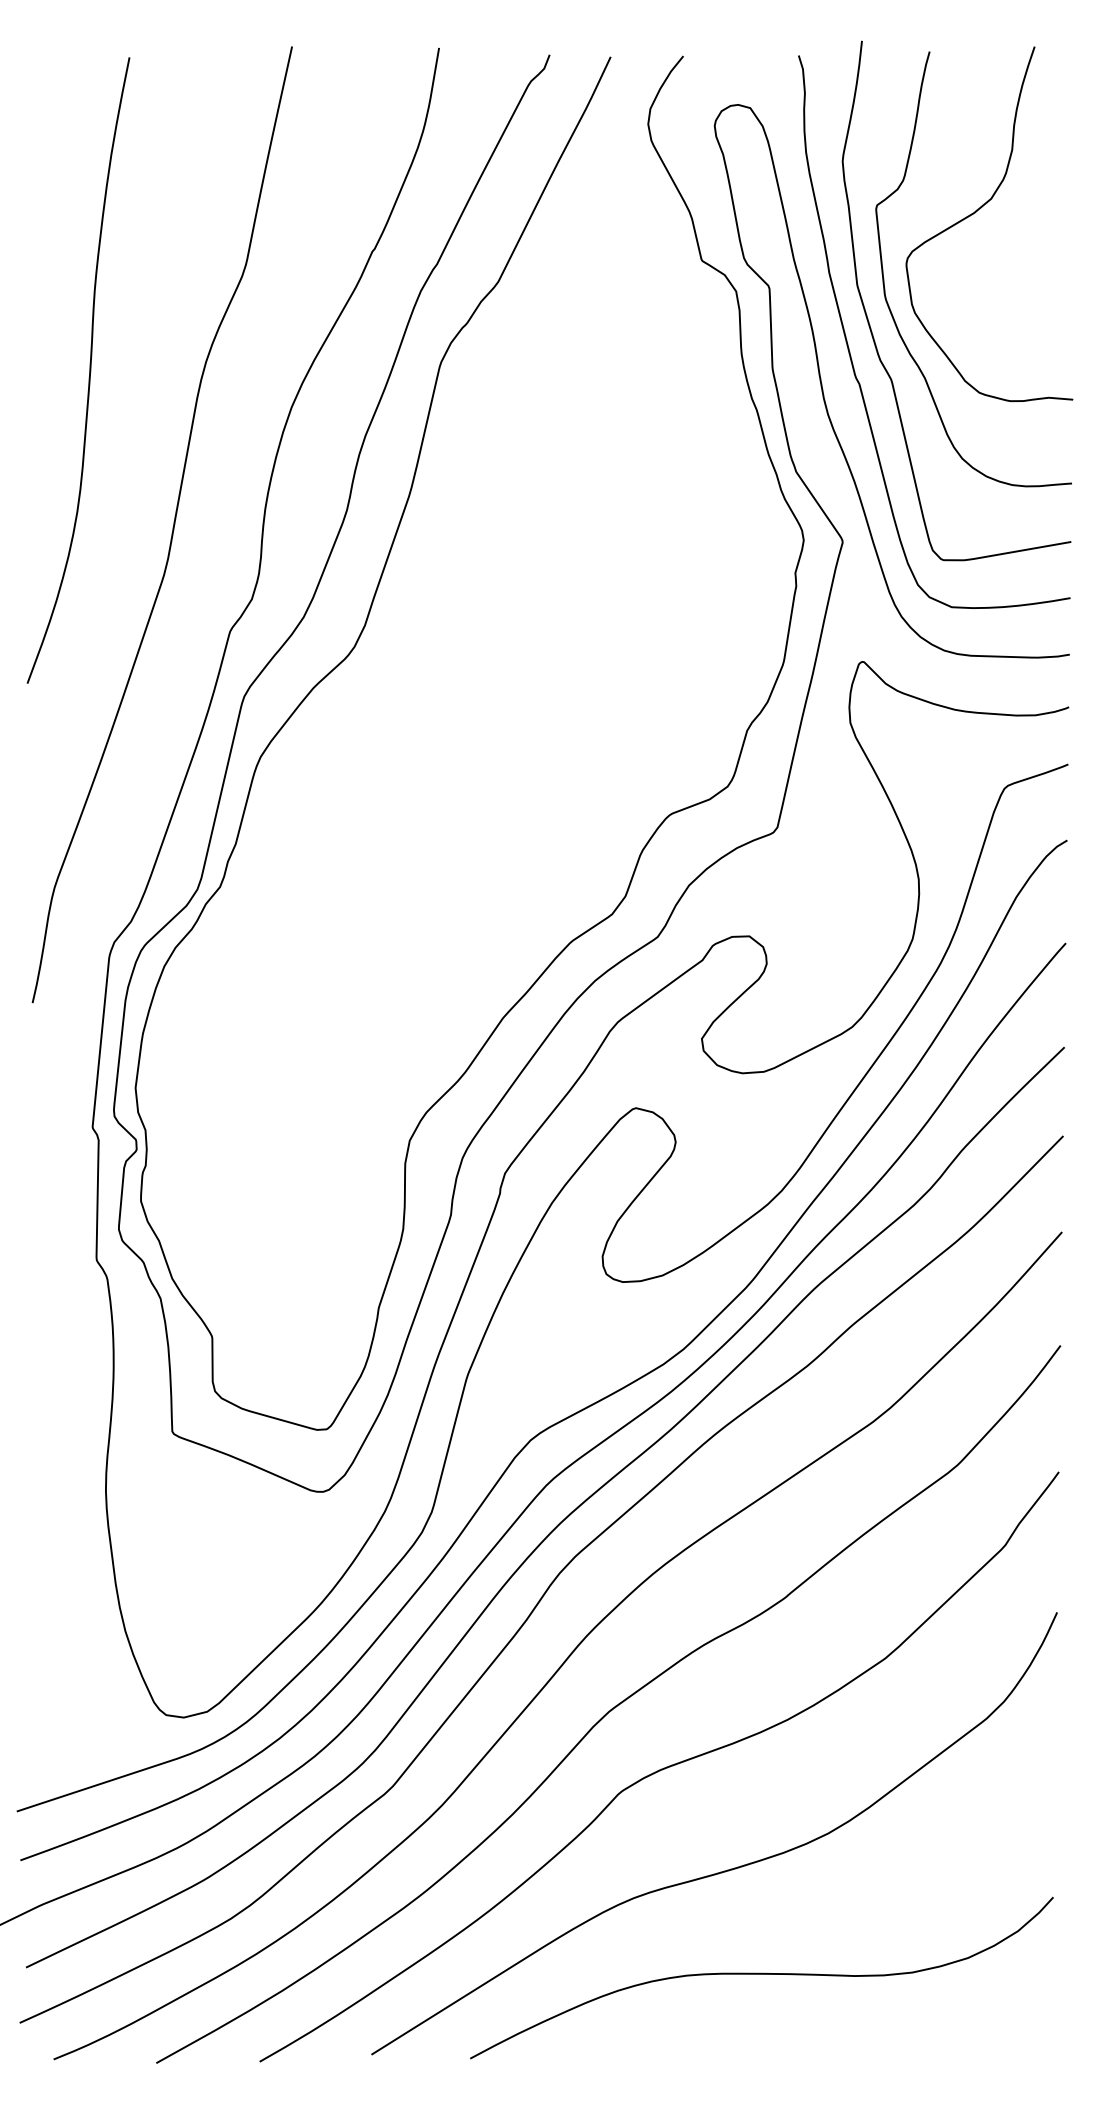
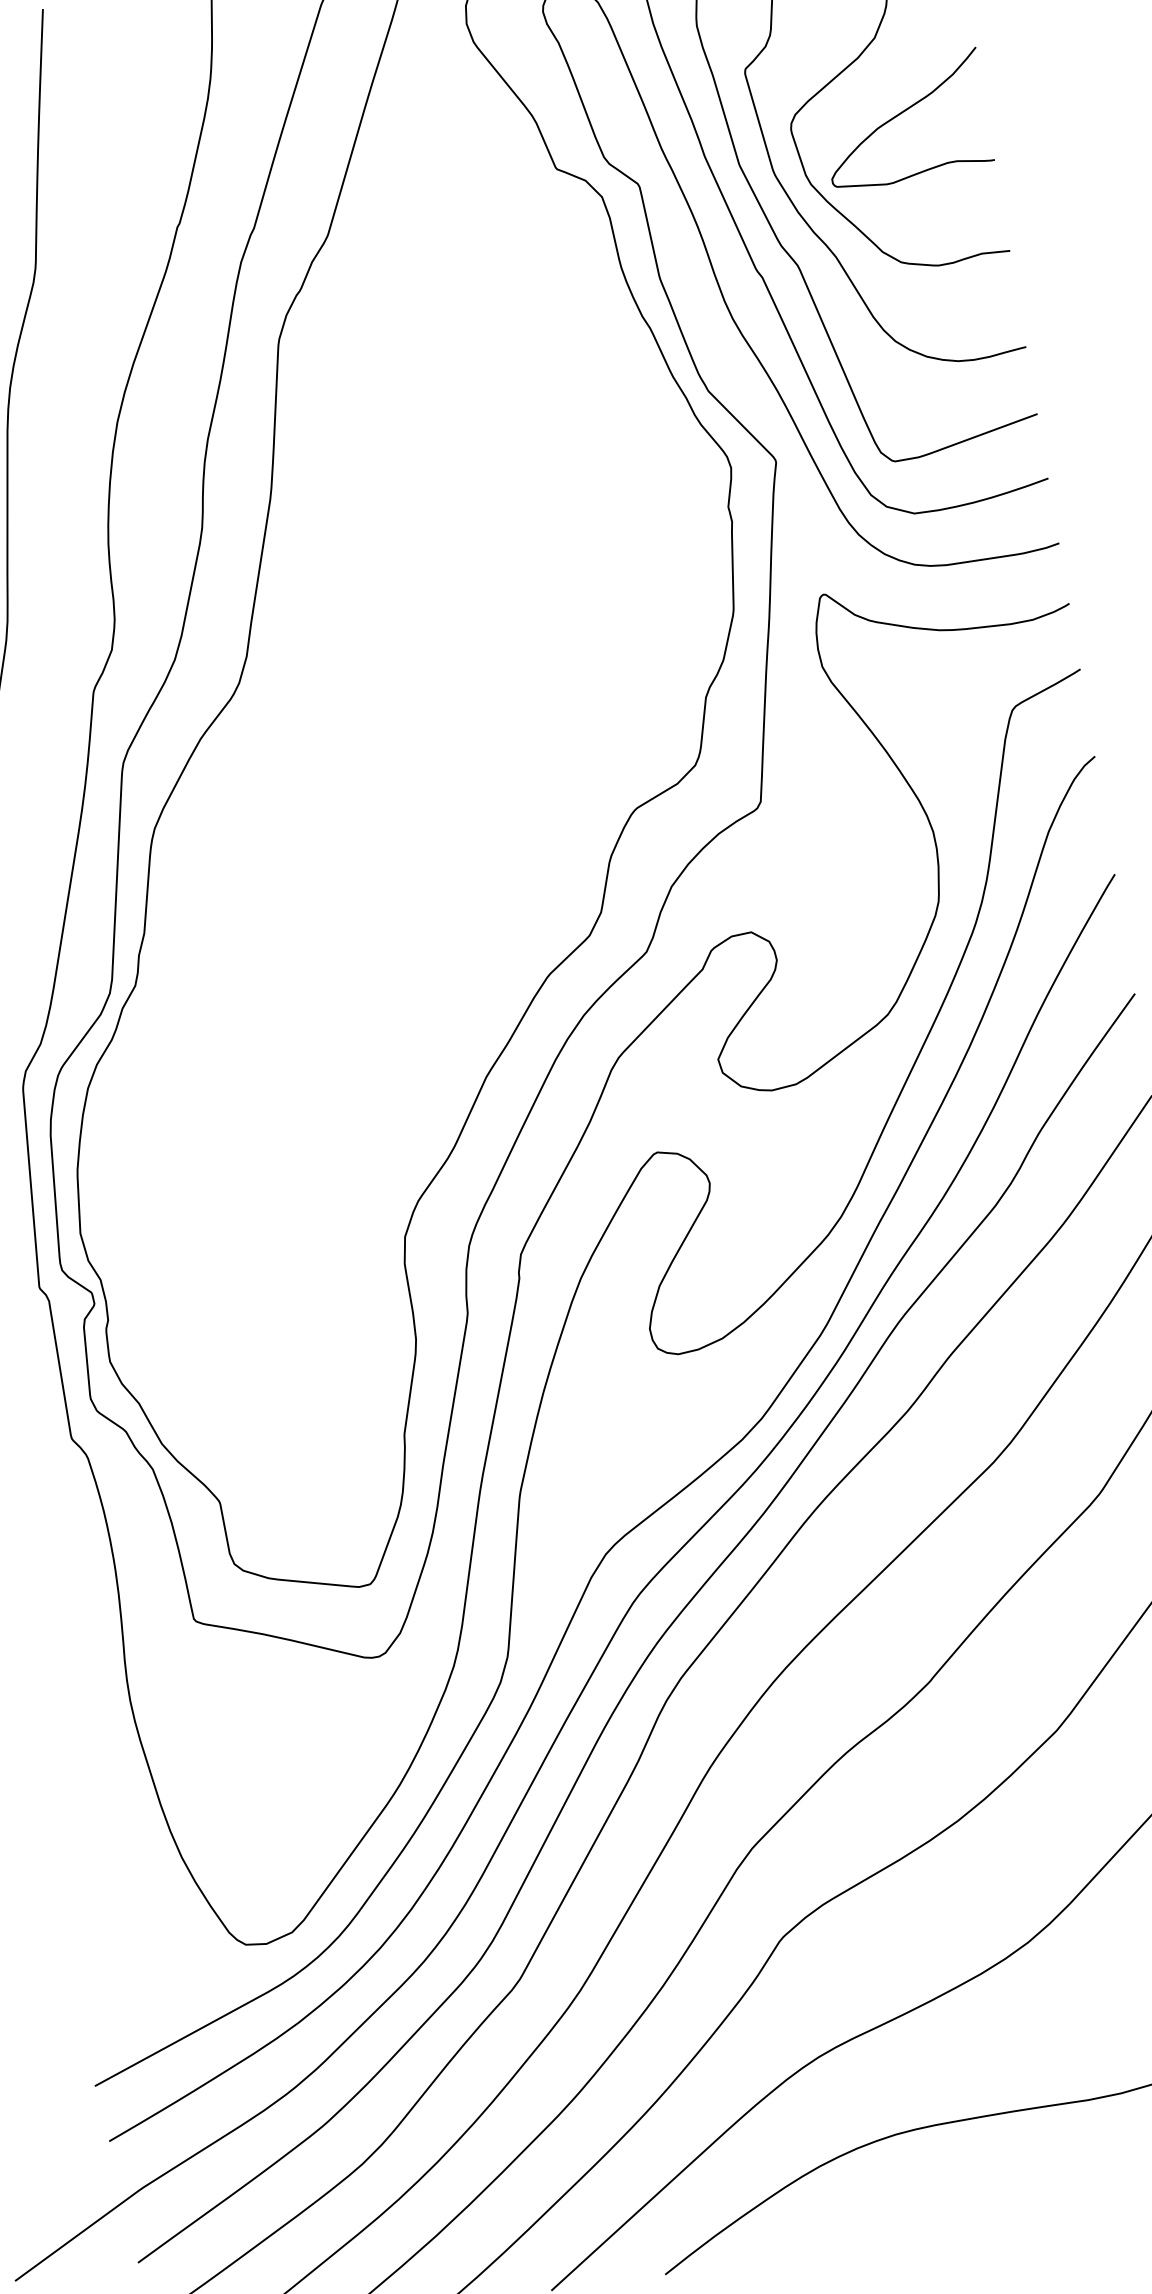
curve: (1000, 268) -> (899, 115), added

